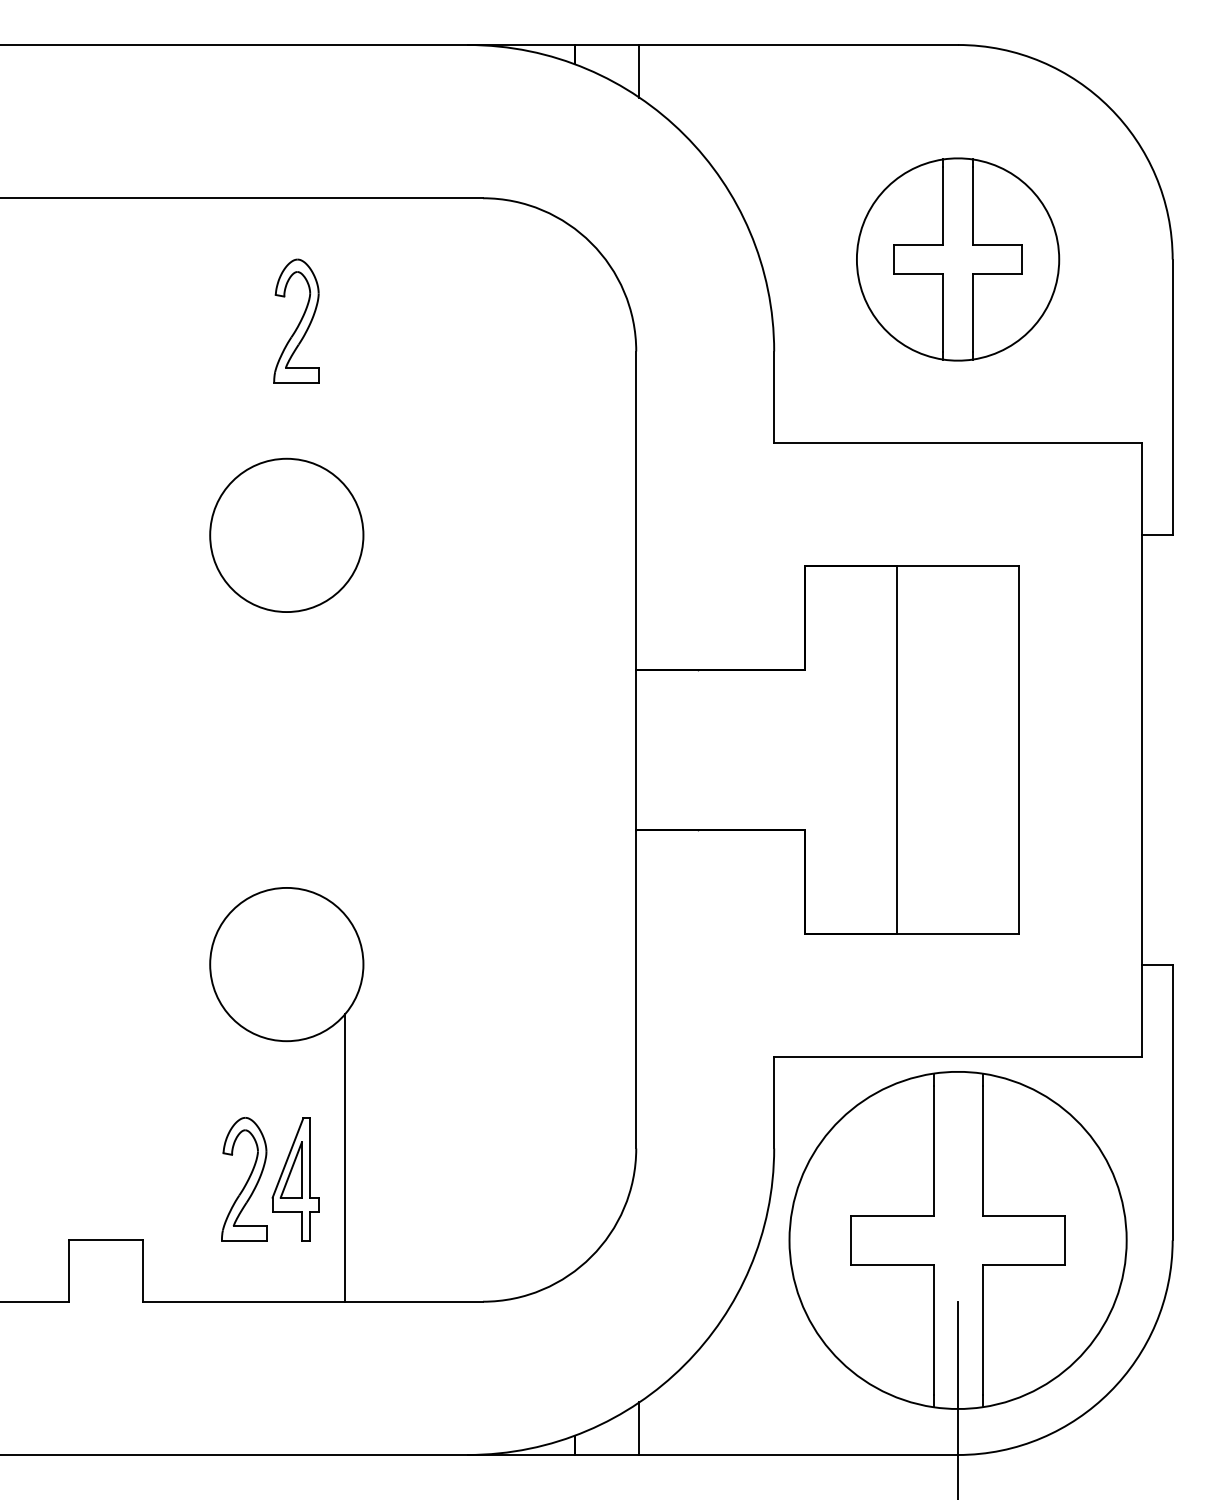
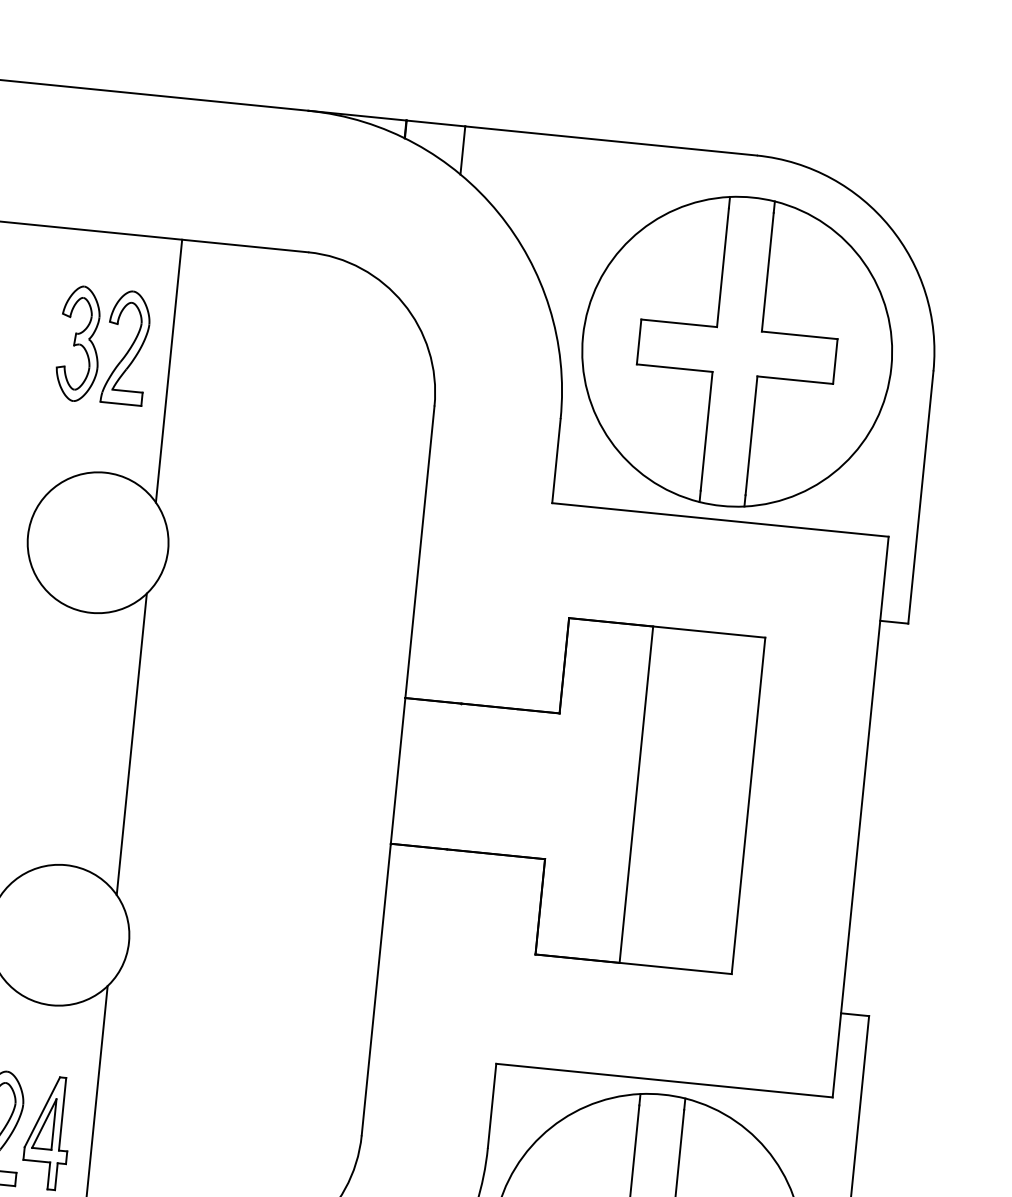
part: (957, 259) -> (736, 351), size x1.67
part: (245, 321) -> (79, 343), added
line: (345, 341) -> (169, 370), added
line: (345, 749) -> (132, 743), added

